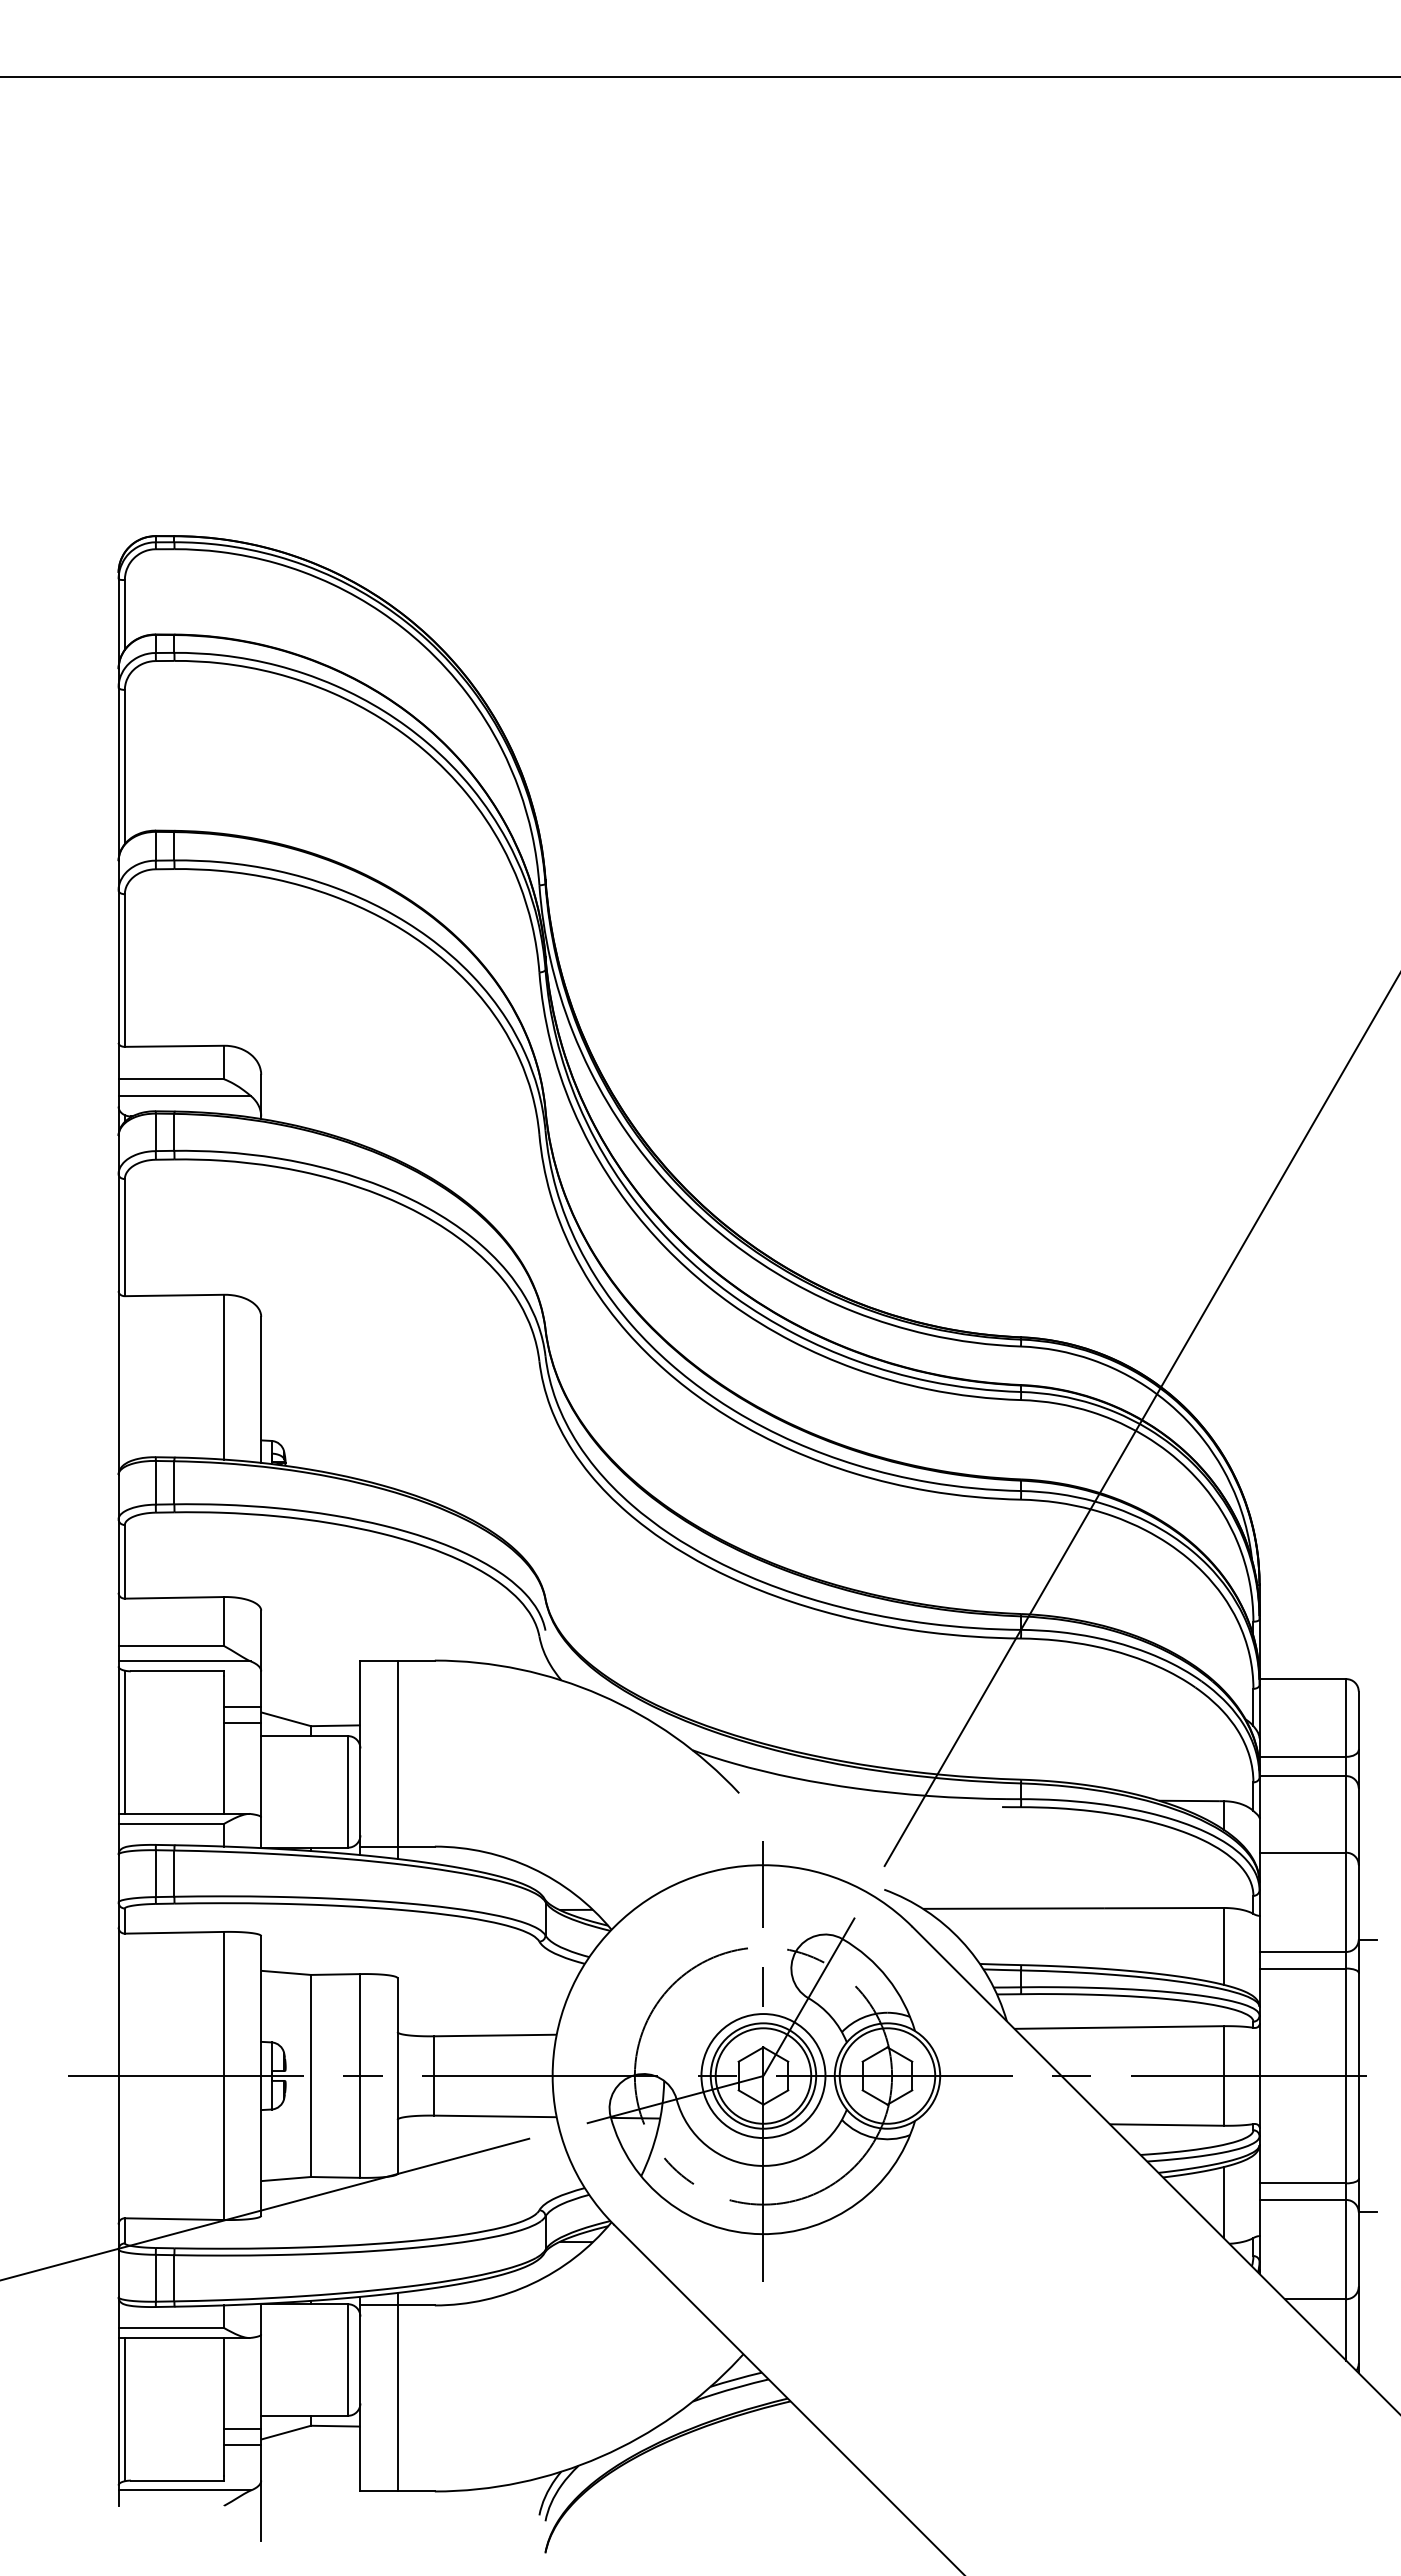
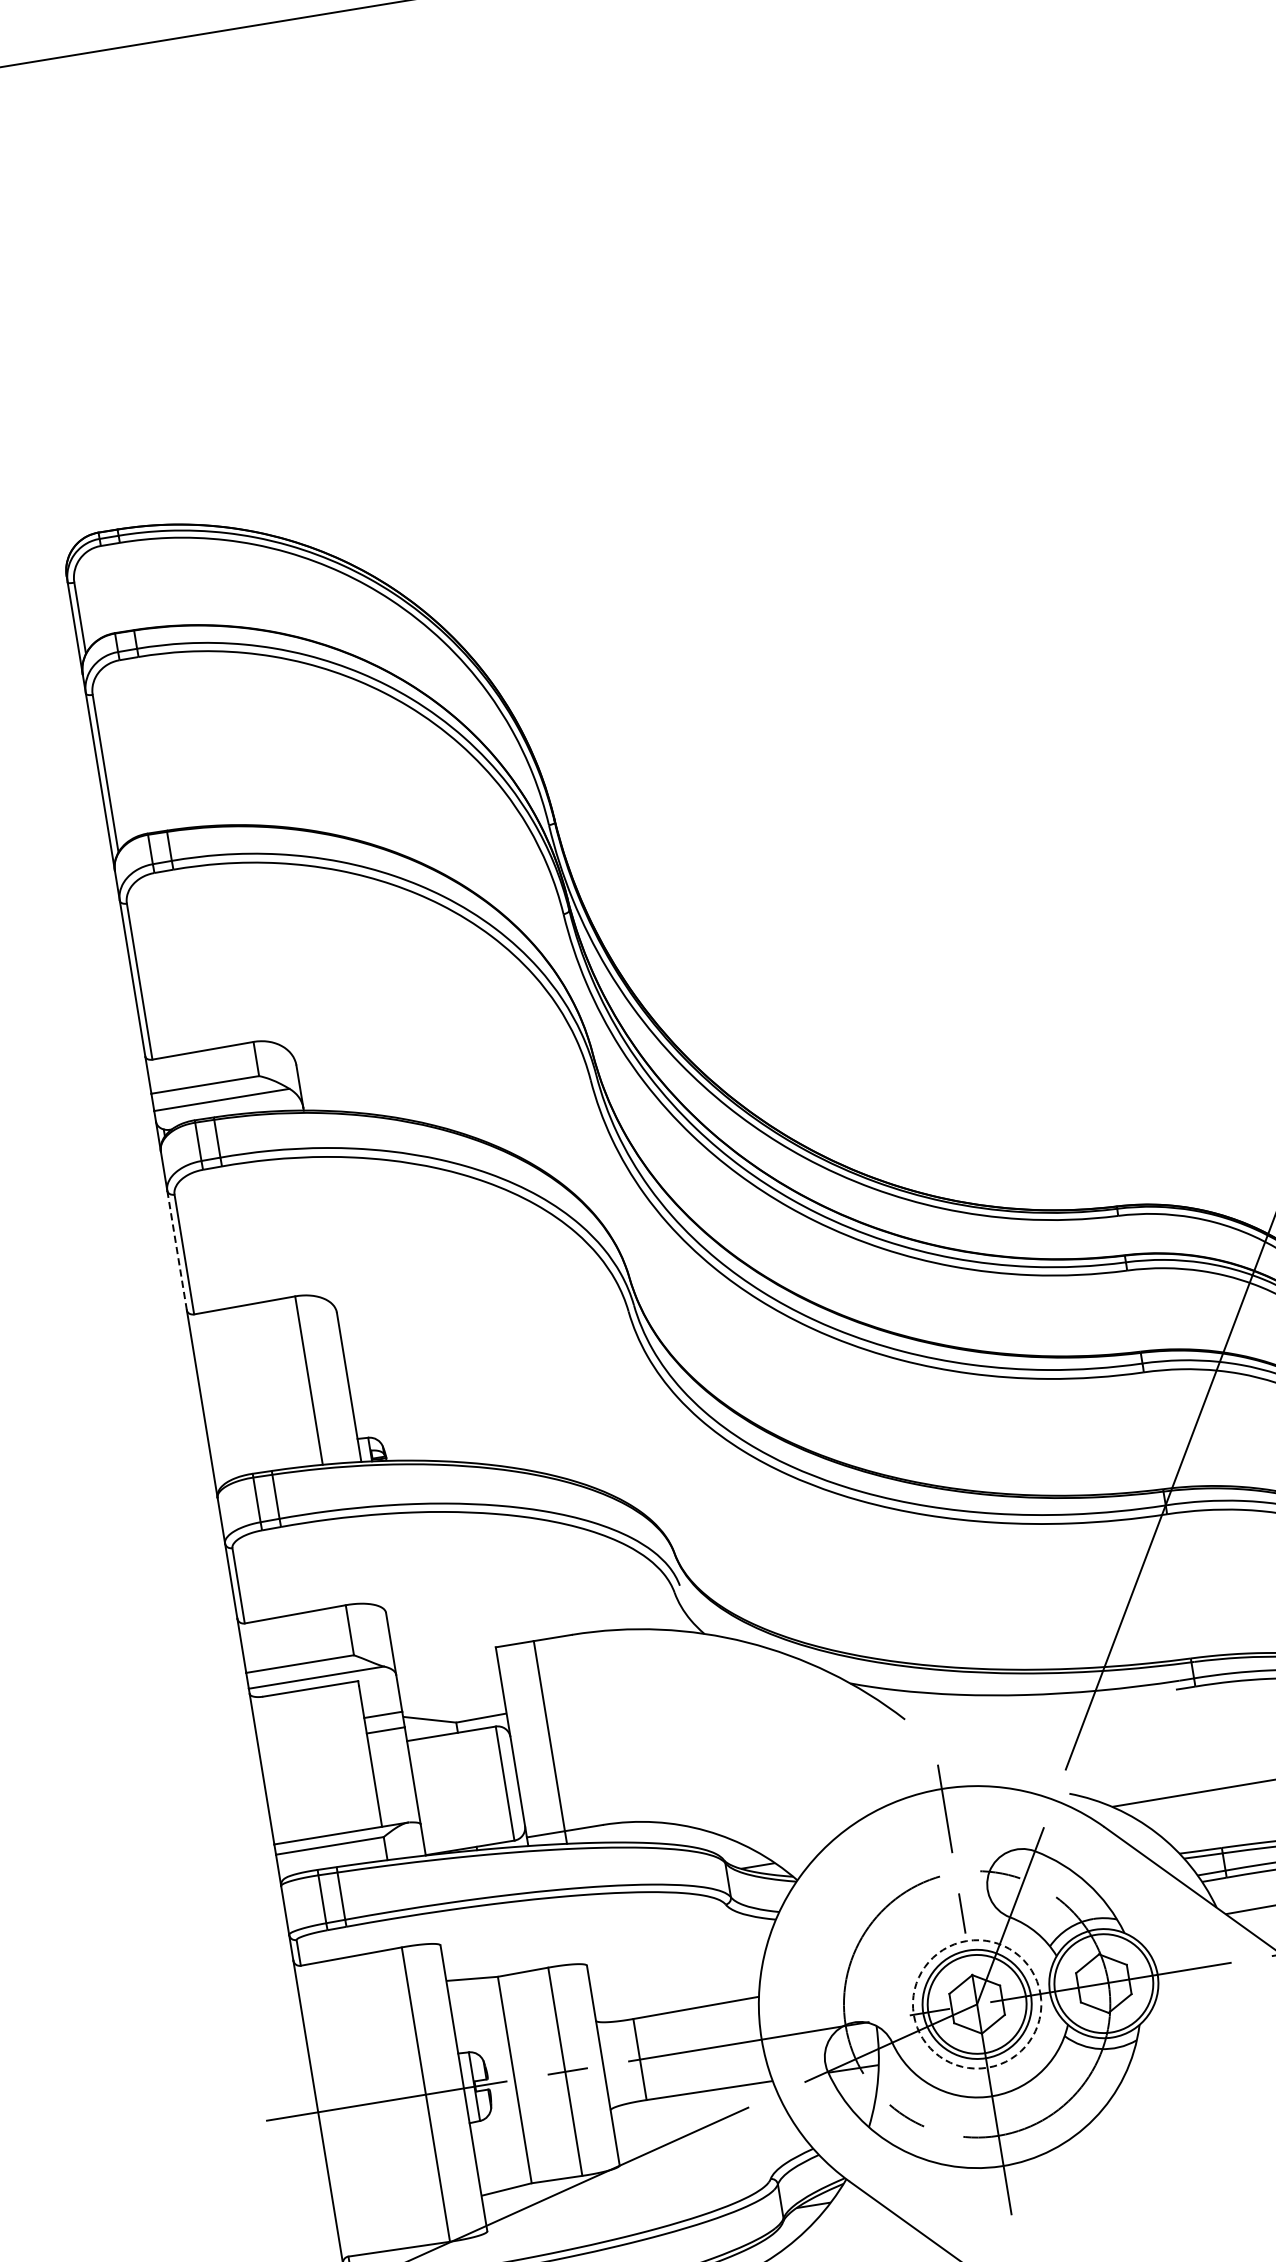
line: (118, 1232) -> (176, 1250), solid -> dashed
line: (124, 1741) -> (268, 1769), removed
circle: (763, 2076) -> (977, 2004), solid -> dashed

